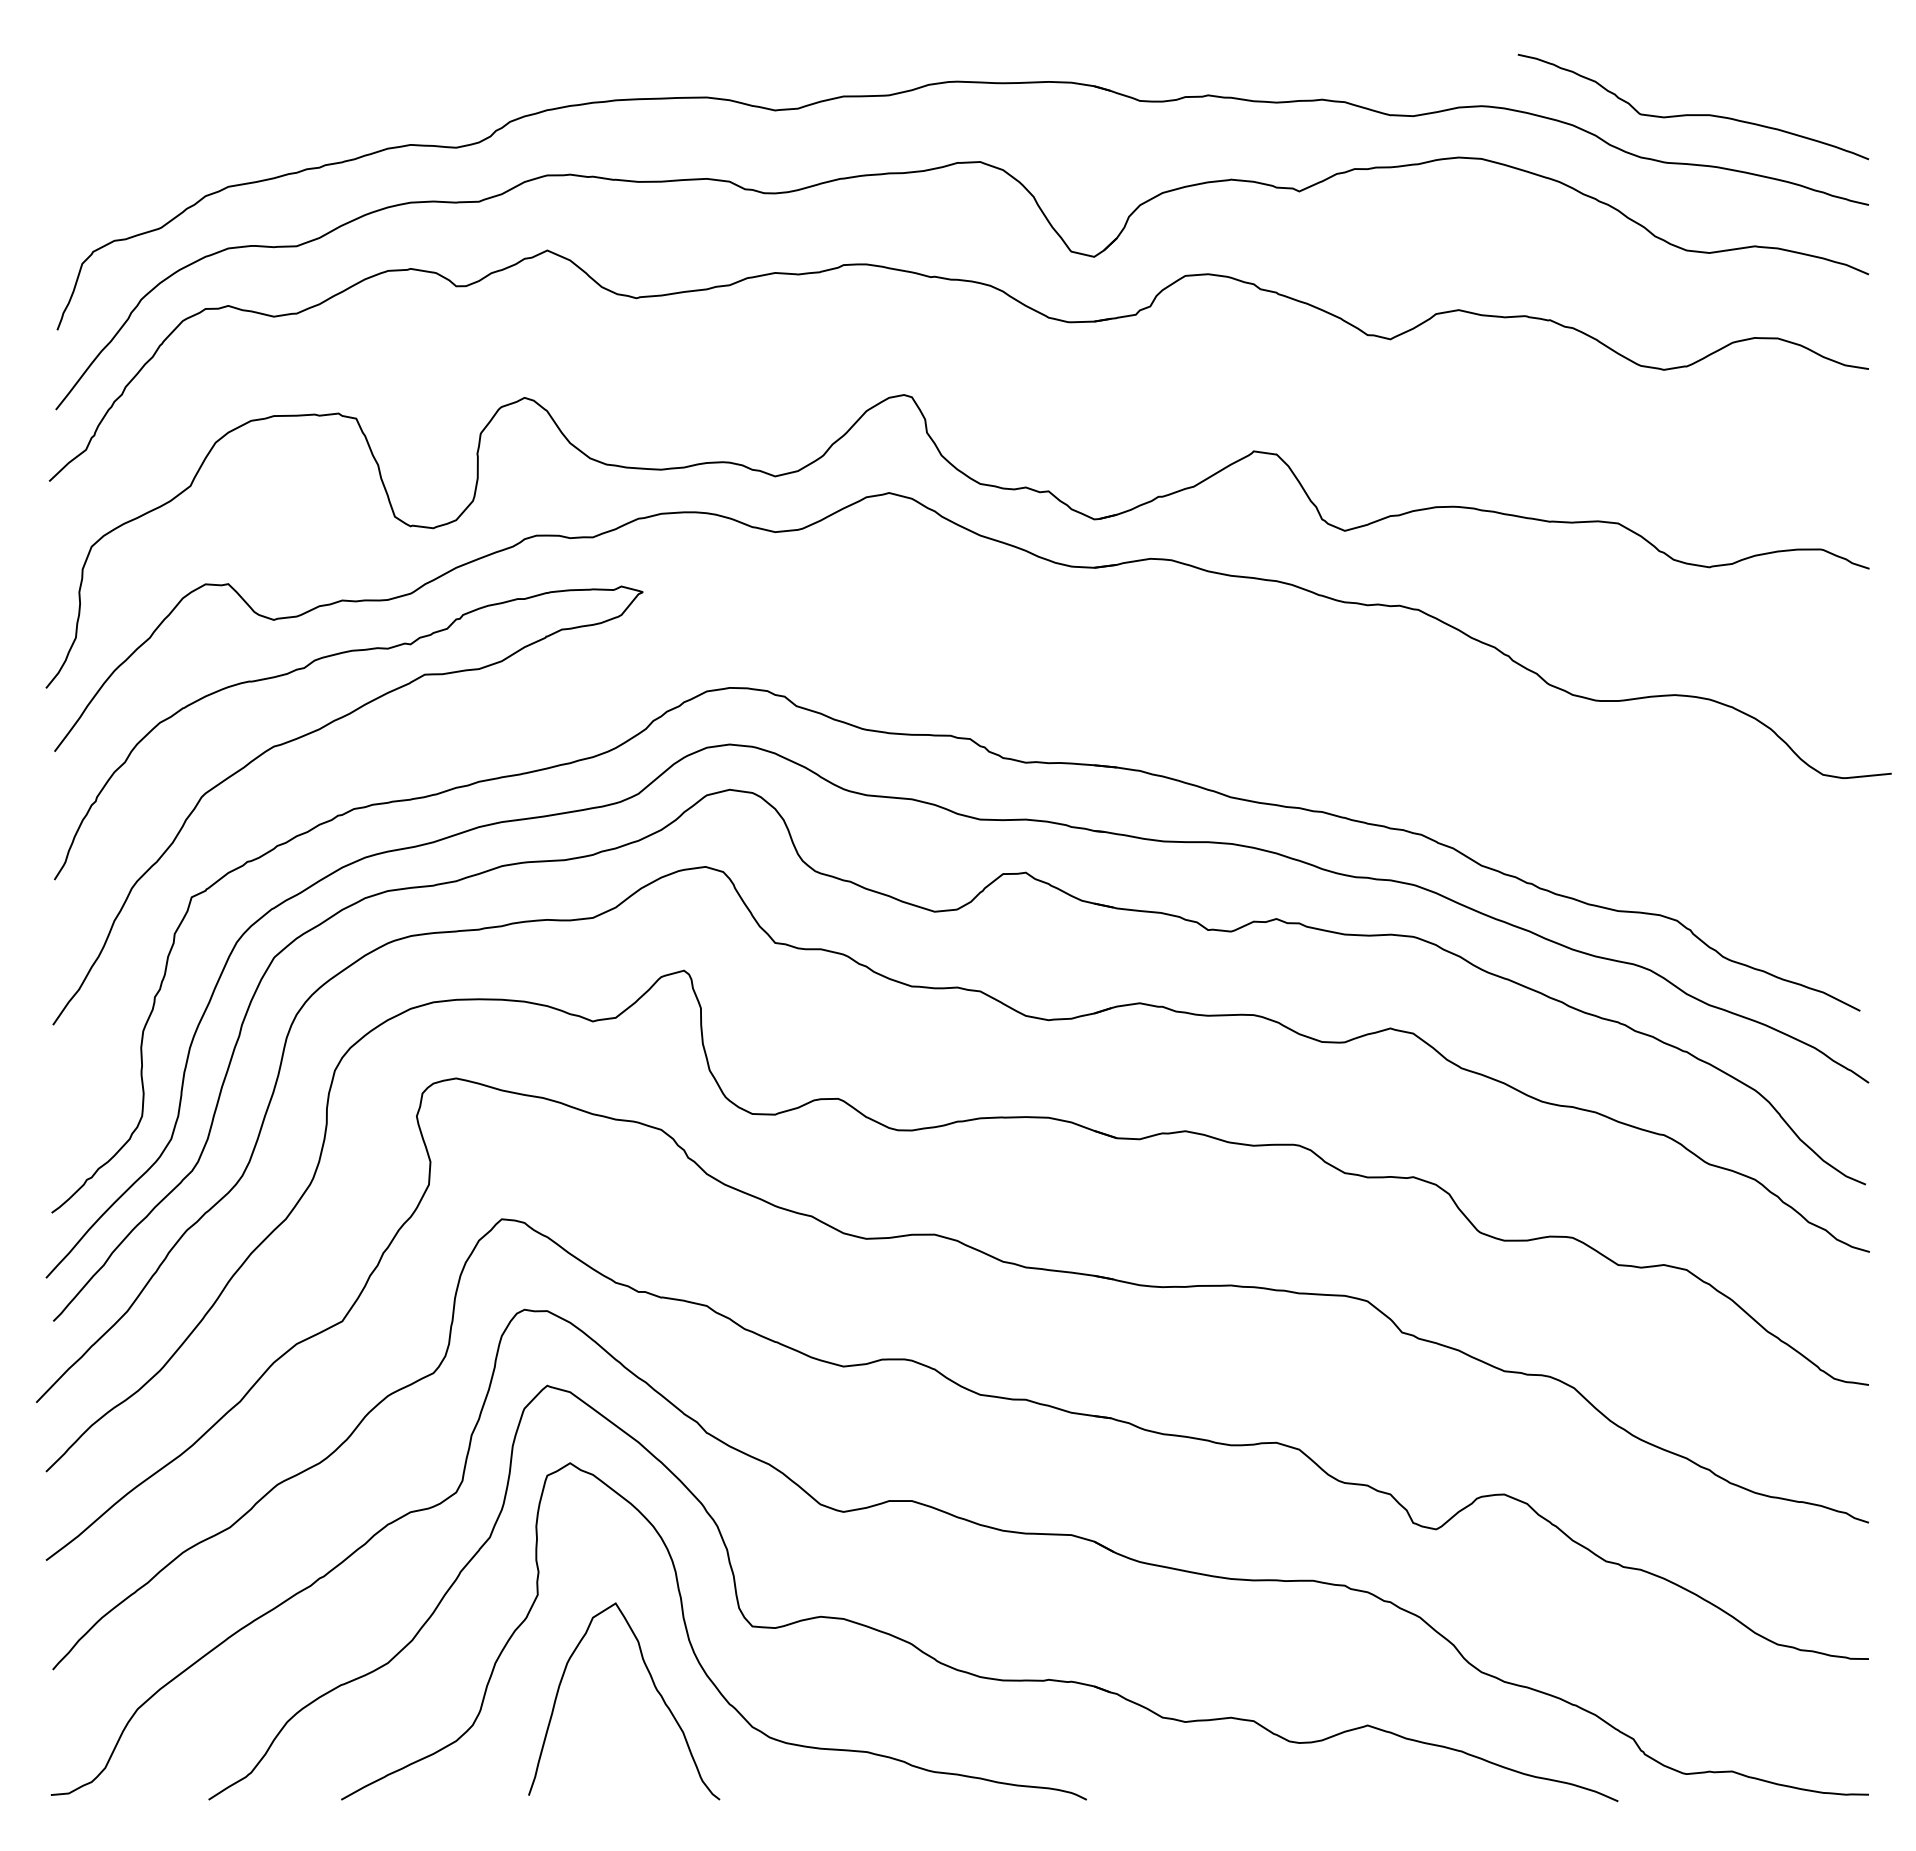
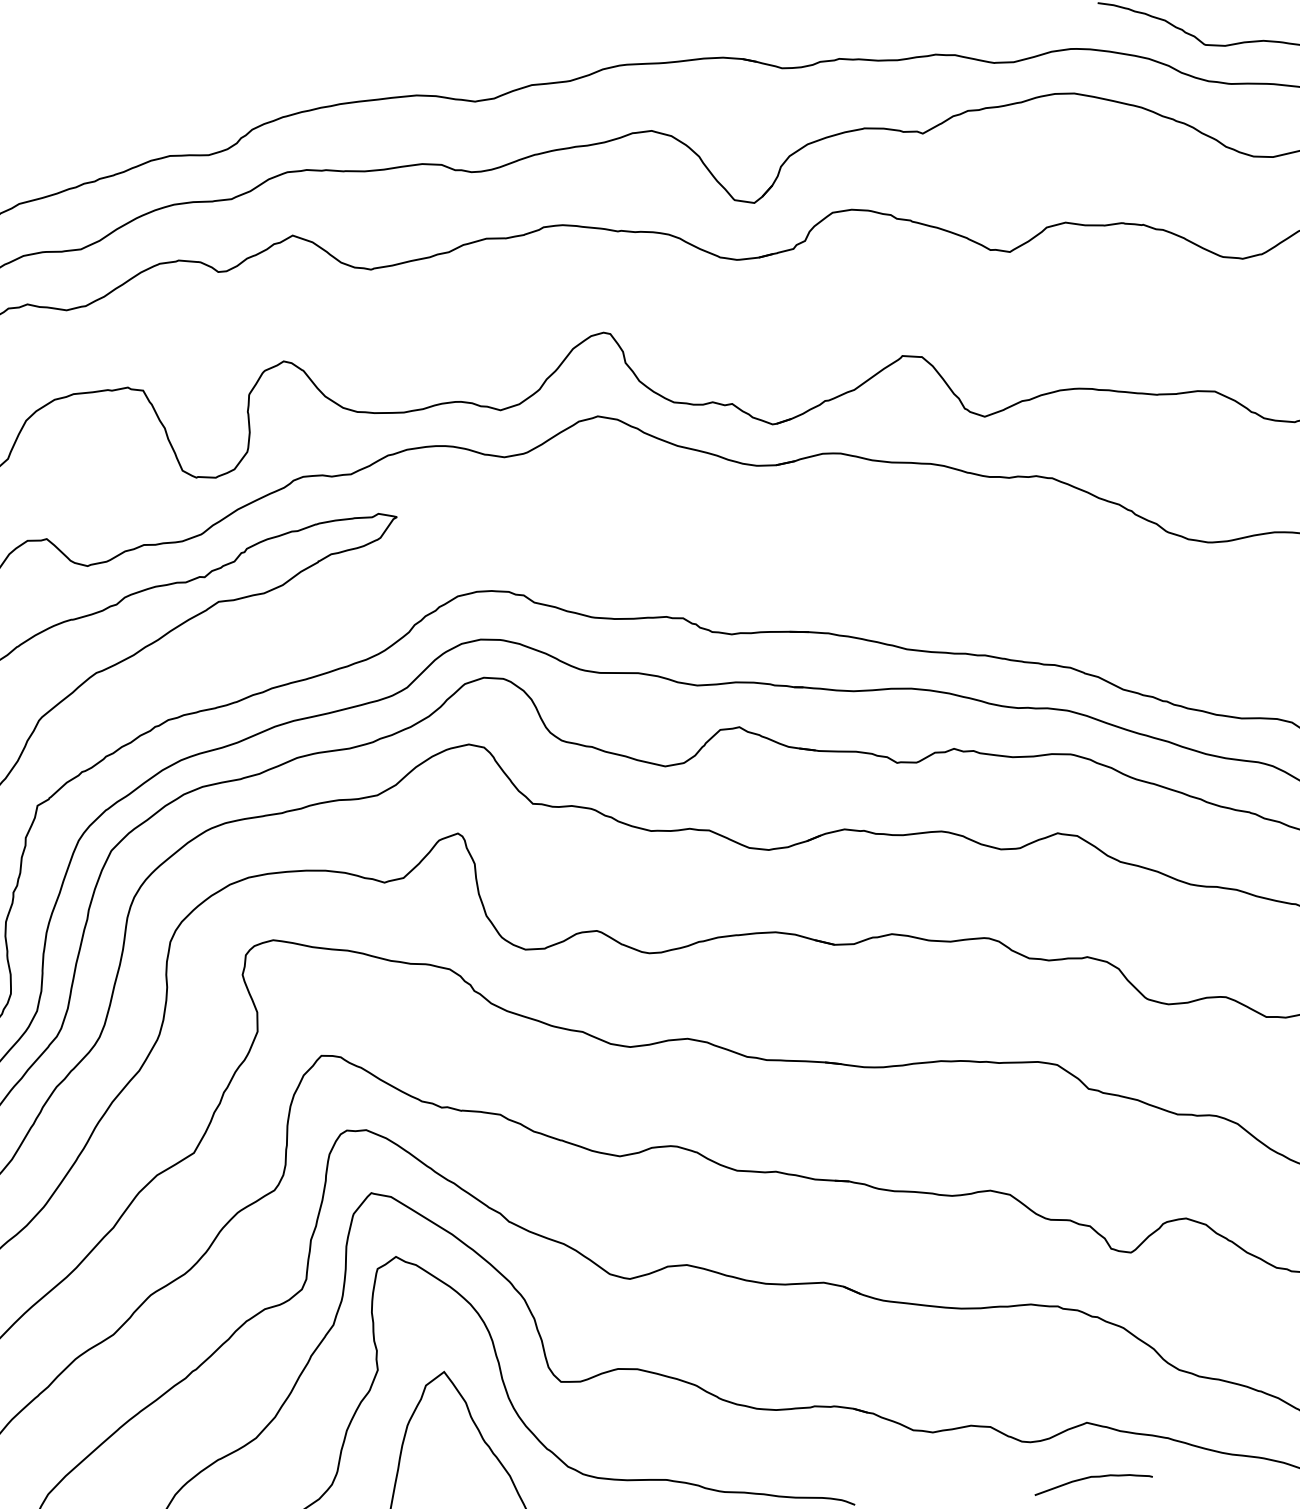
curve: (1369, 1790) -> (1092, 1477), added

